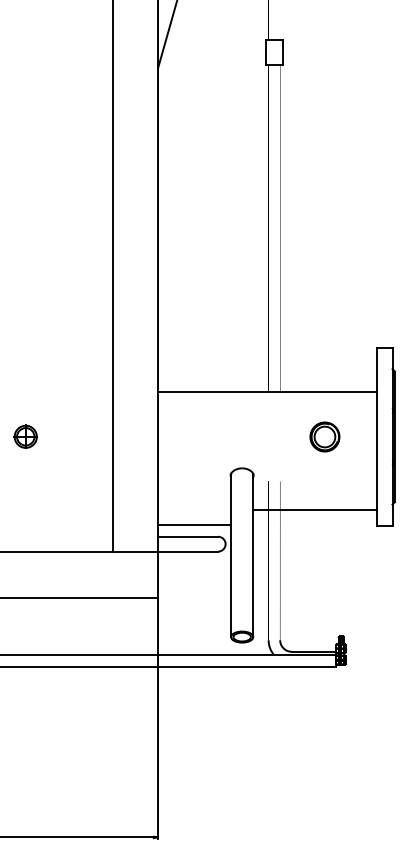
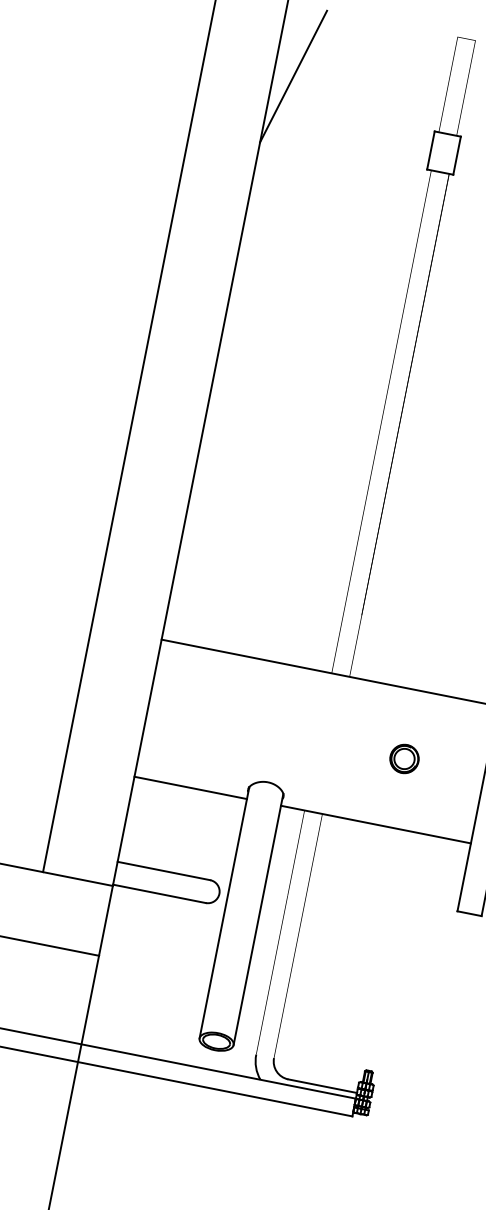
part: (324, 436) -> (404, 758), size x0.62
line: (314, 510) -> (375, 824), moved
line: (194, 525) -> (190, 788), moved

